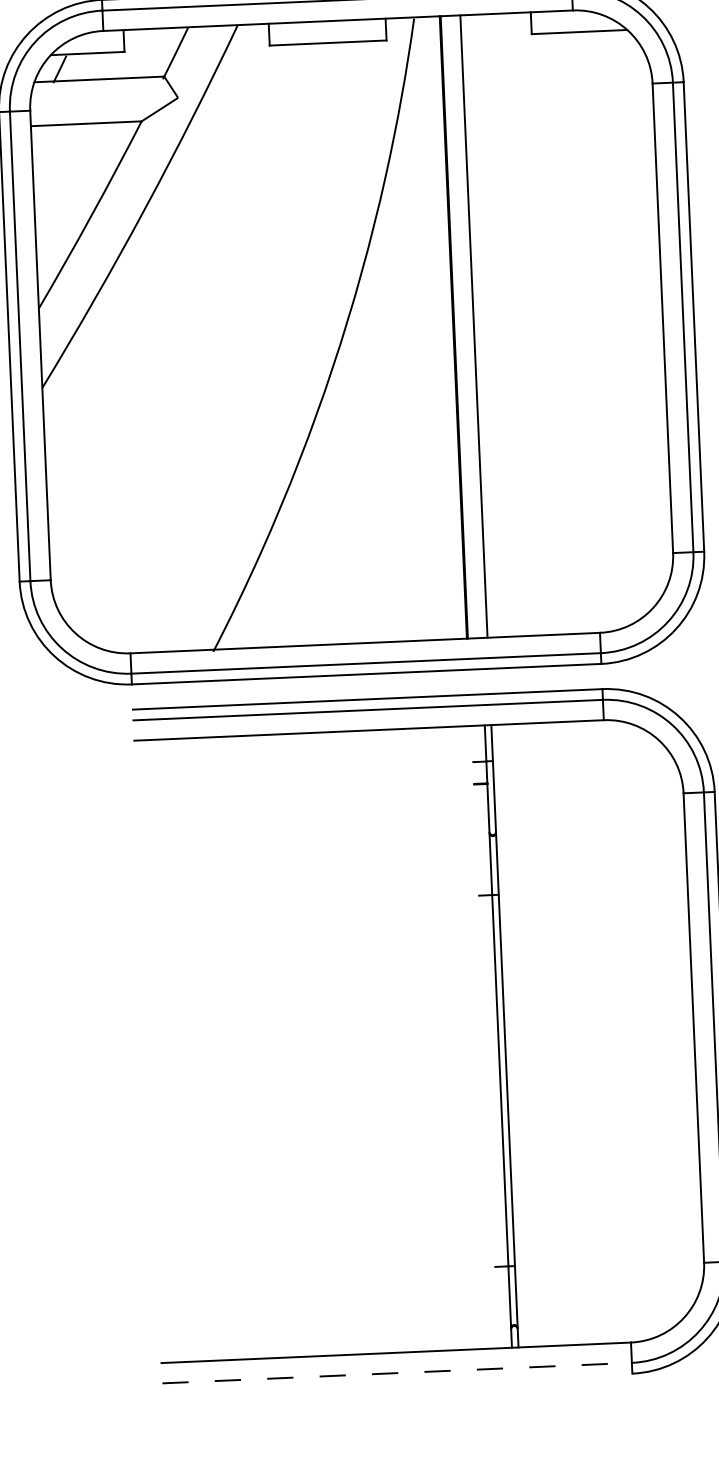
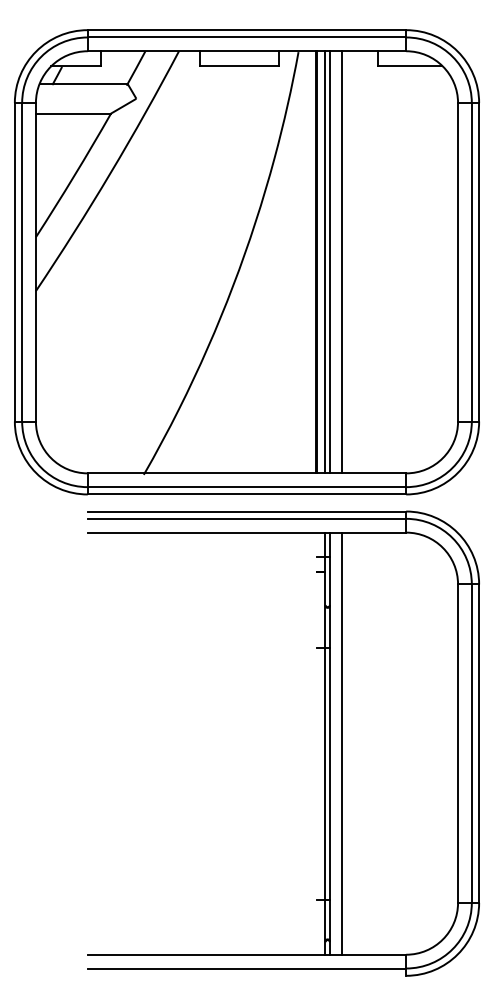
line: (491, 326) -> (341, 262), added
line: (467, 327) -> (325, 262), added
line: (521, 1035) -> (341, 743), added
line: (397, 1373) -> (247, 968), dashed -> solid

